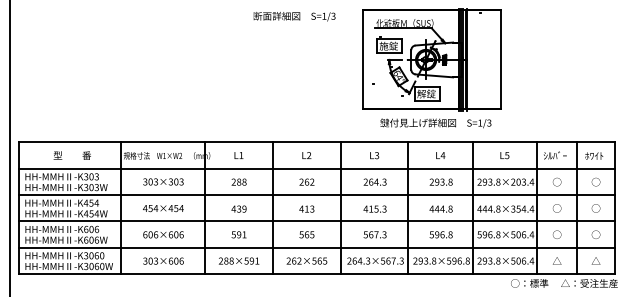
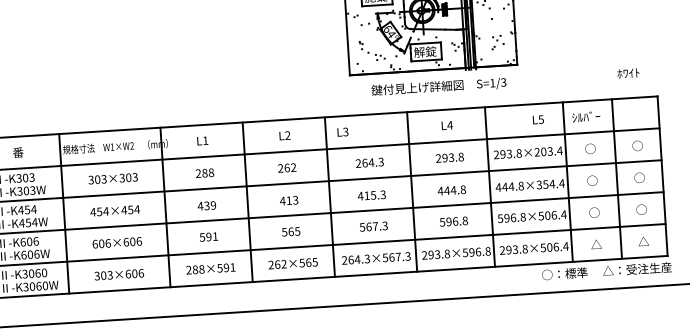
text: (374, 155) -> (342, 132), moved
text: (504, 155) -> (537, 119), moved
text: (594, 155) -> (628, 72), moved

